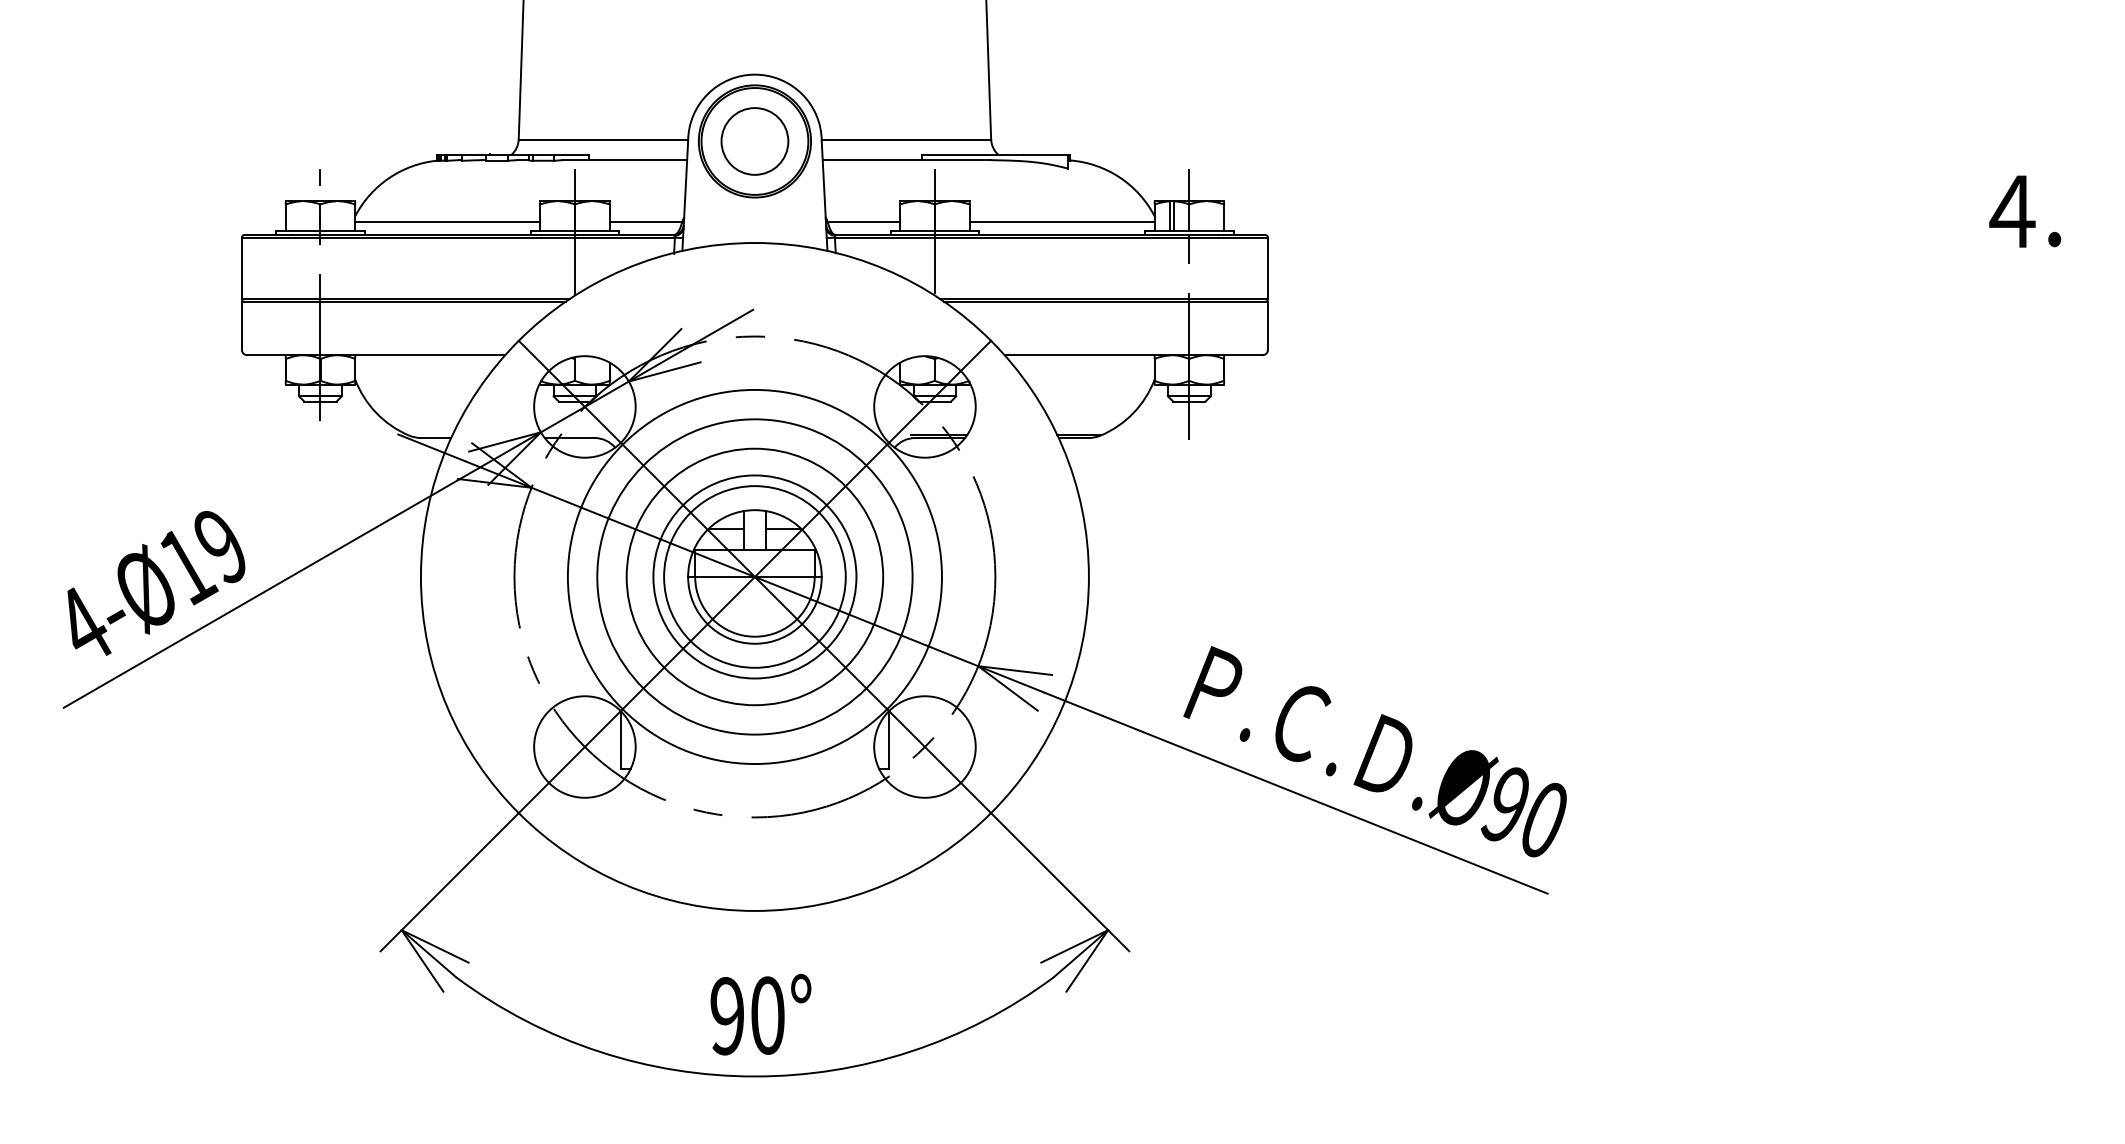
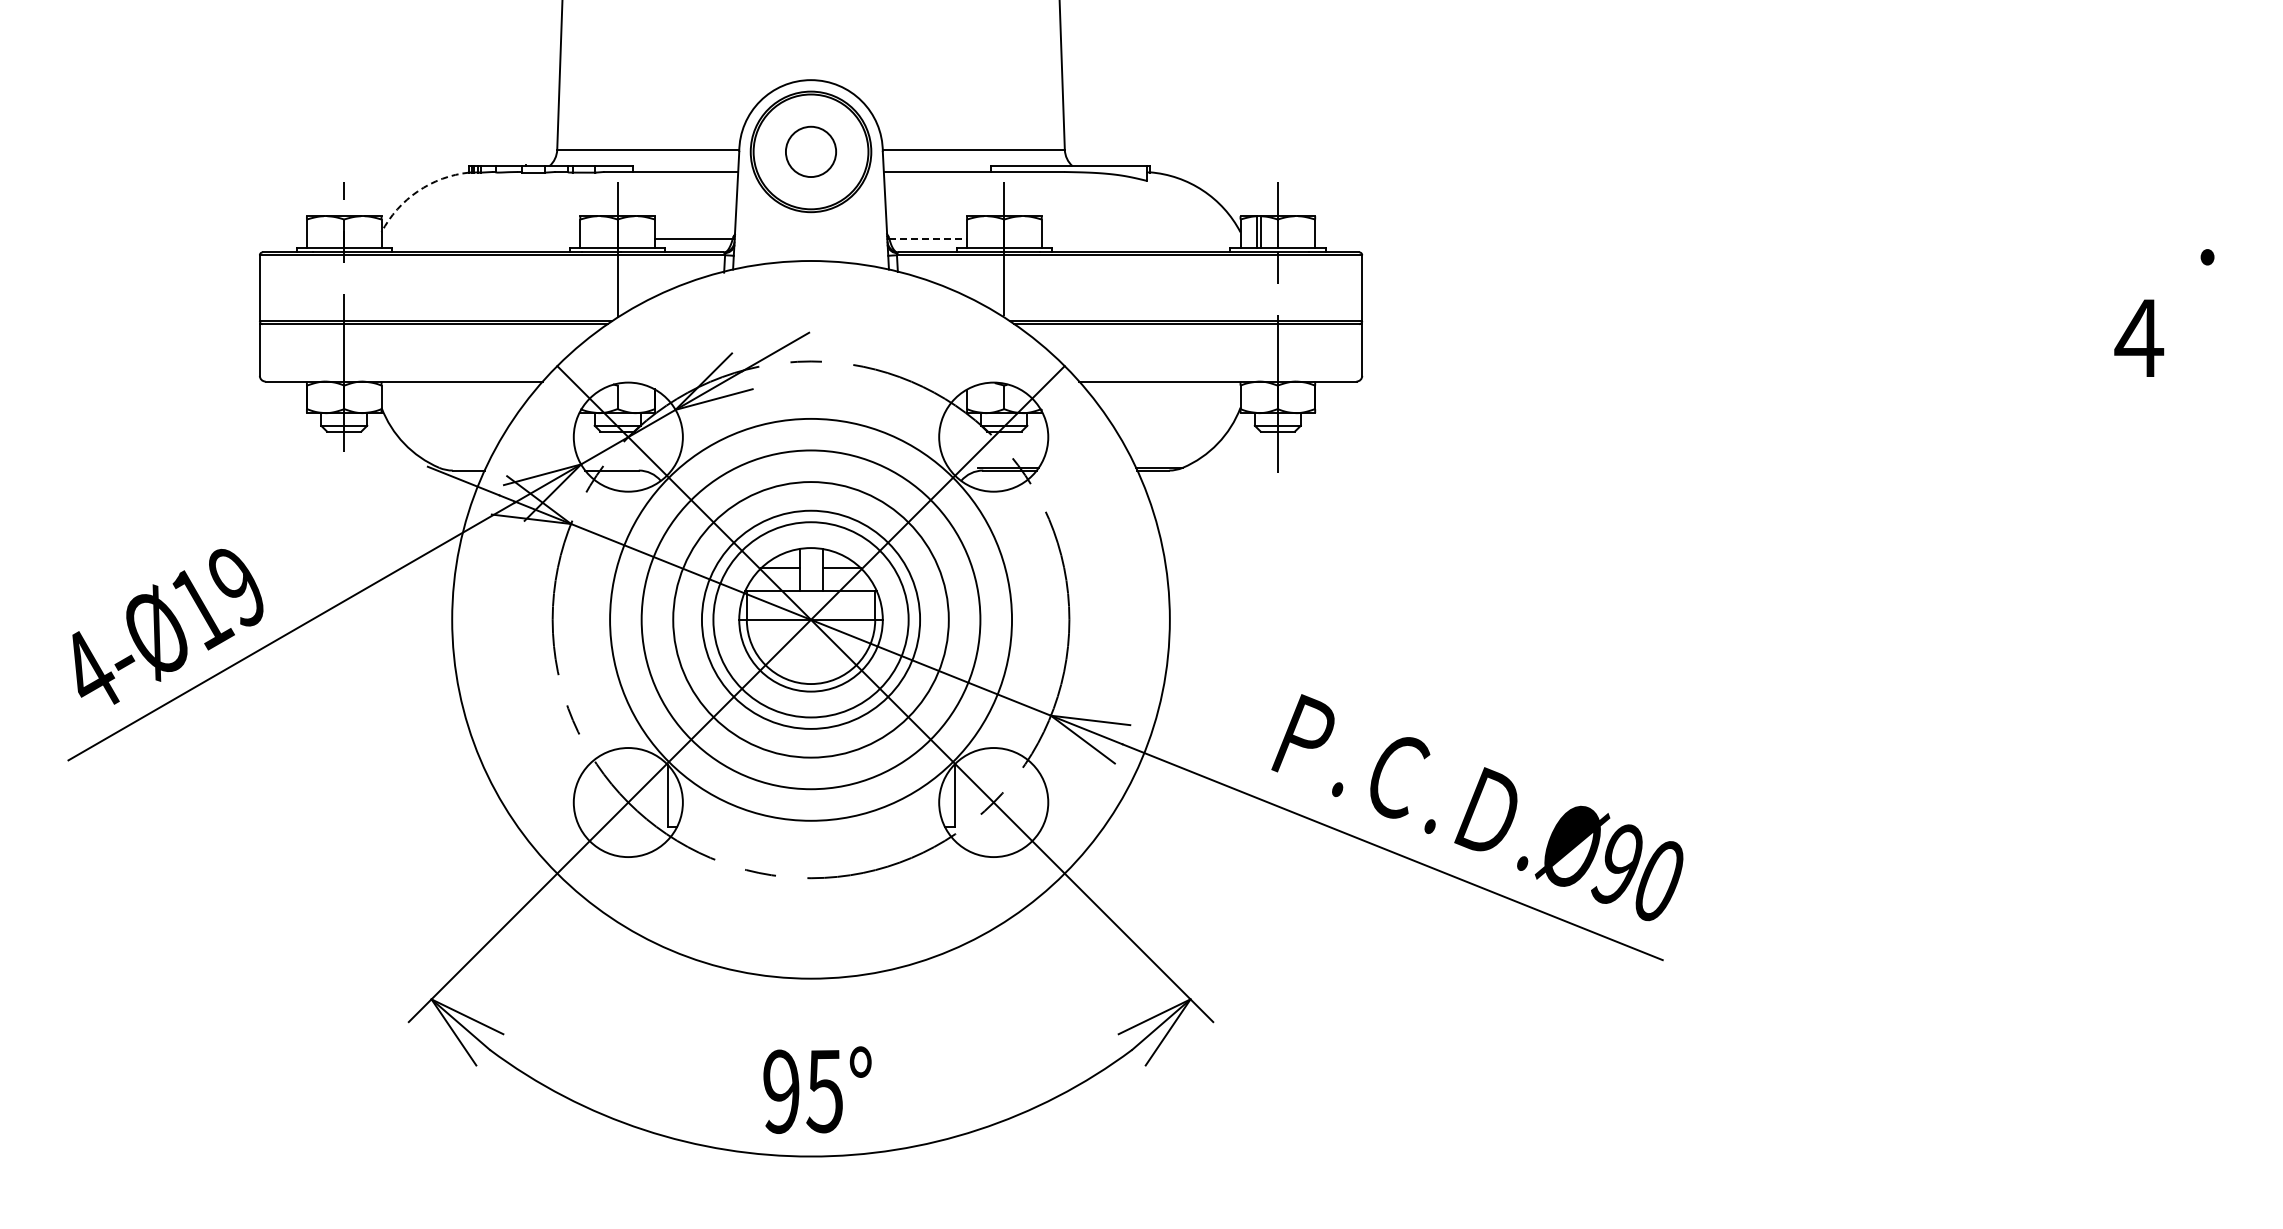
circle: (754, 141) -> (810, 151), size x0.7
arc: (388, 178) -> (417, 191), solid -> dashed
text: (2012, 210) -> (2139, 337), moved
line: (447, 222) -> (480, 238), removed
line: (864, 222) -> (928, 238), solid -> dashed
line: (1061, 222) -> (1140, 238), removed
text: (767, 1015) -> (824, 1091), 90° -> 95°

